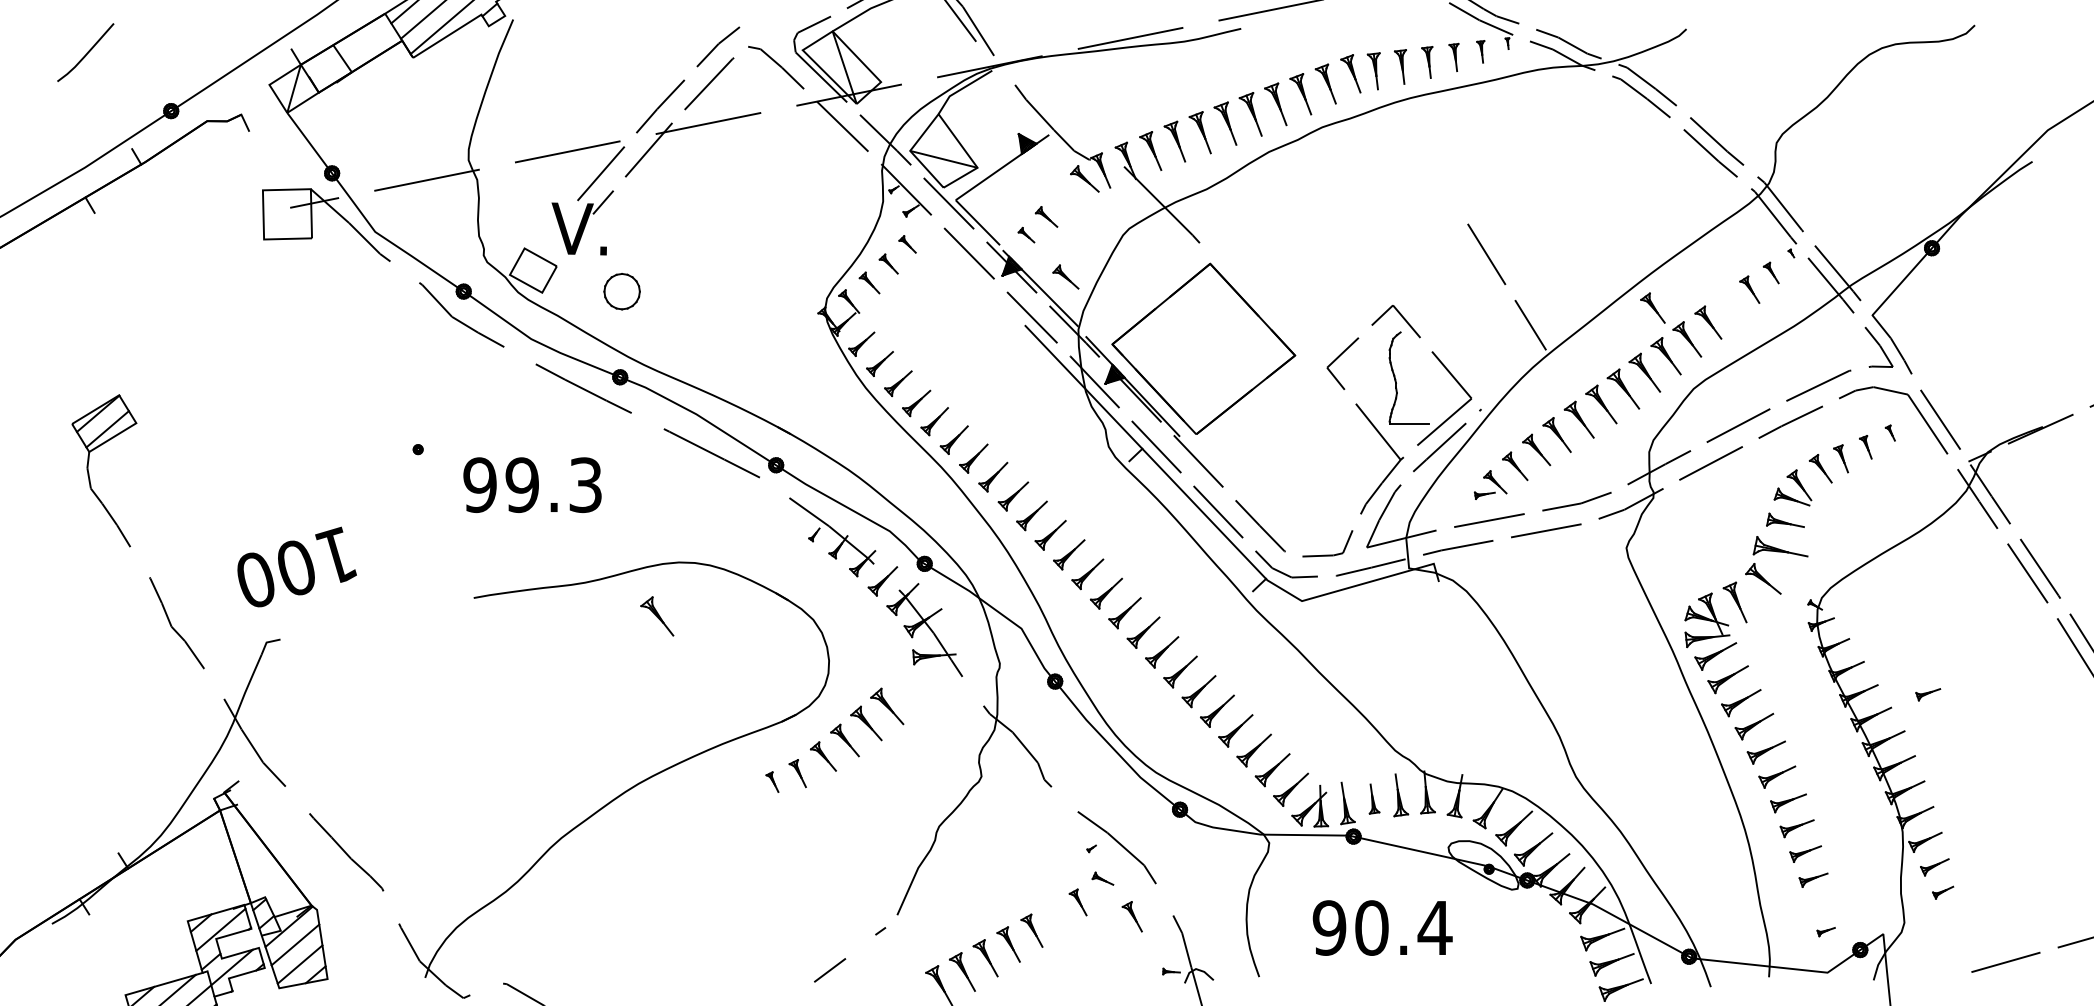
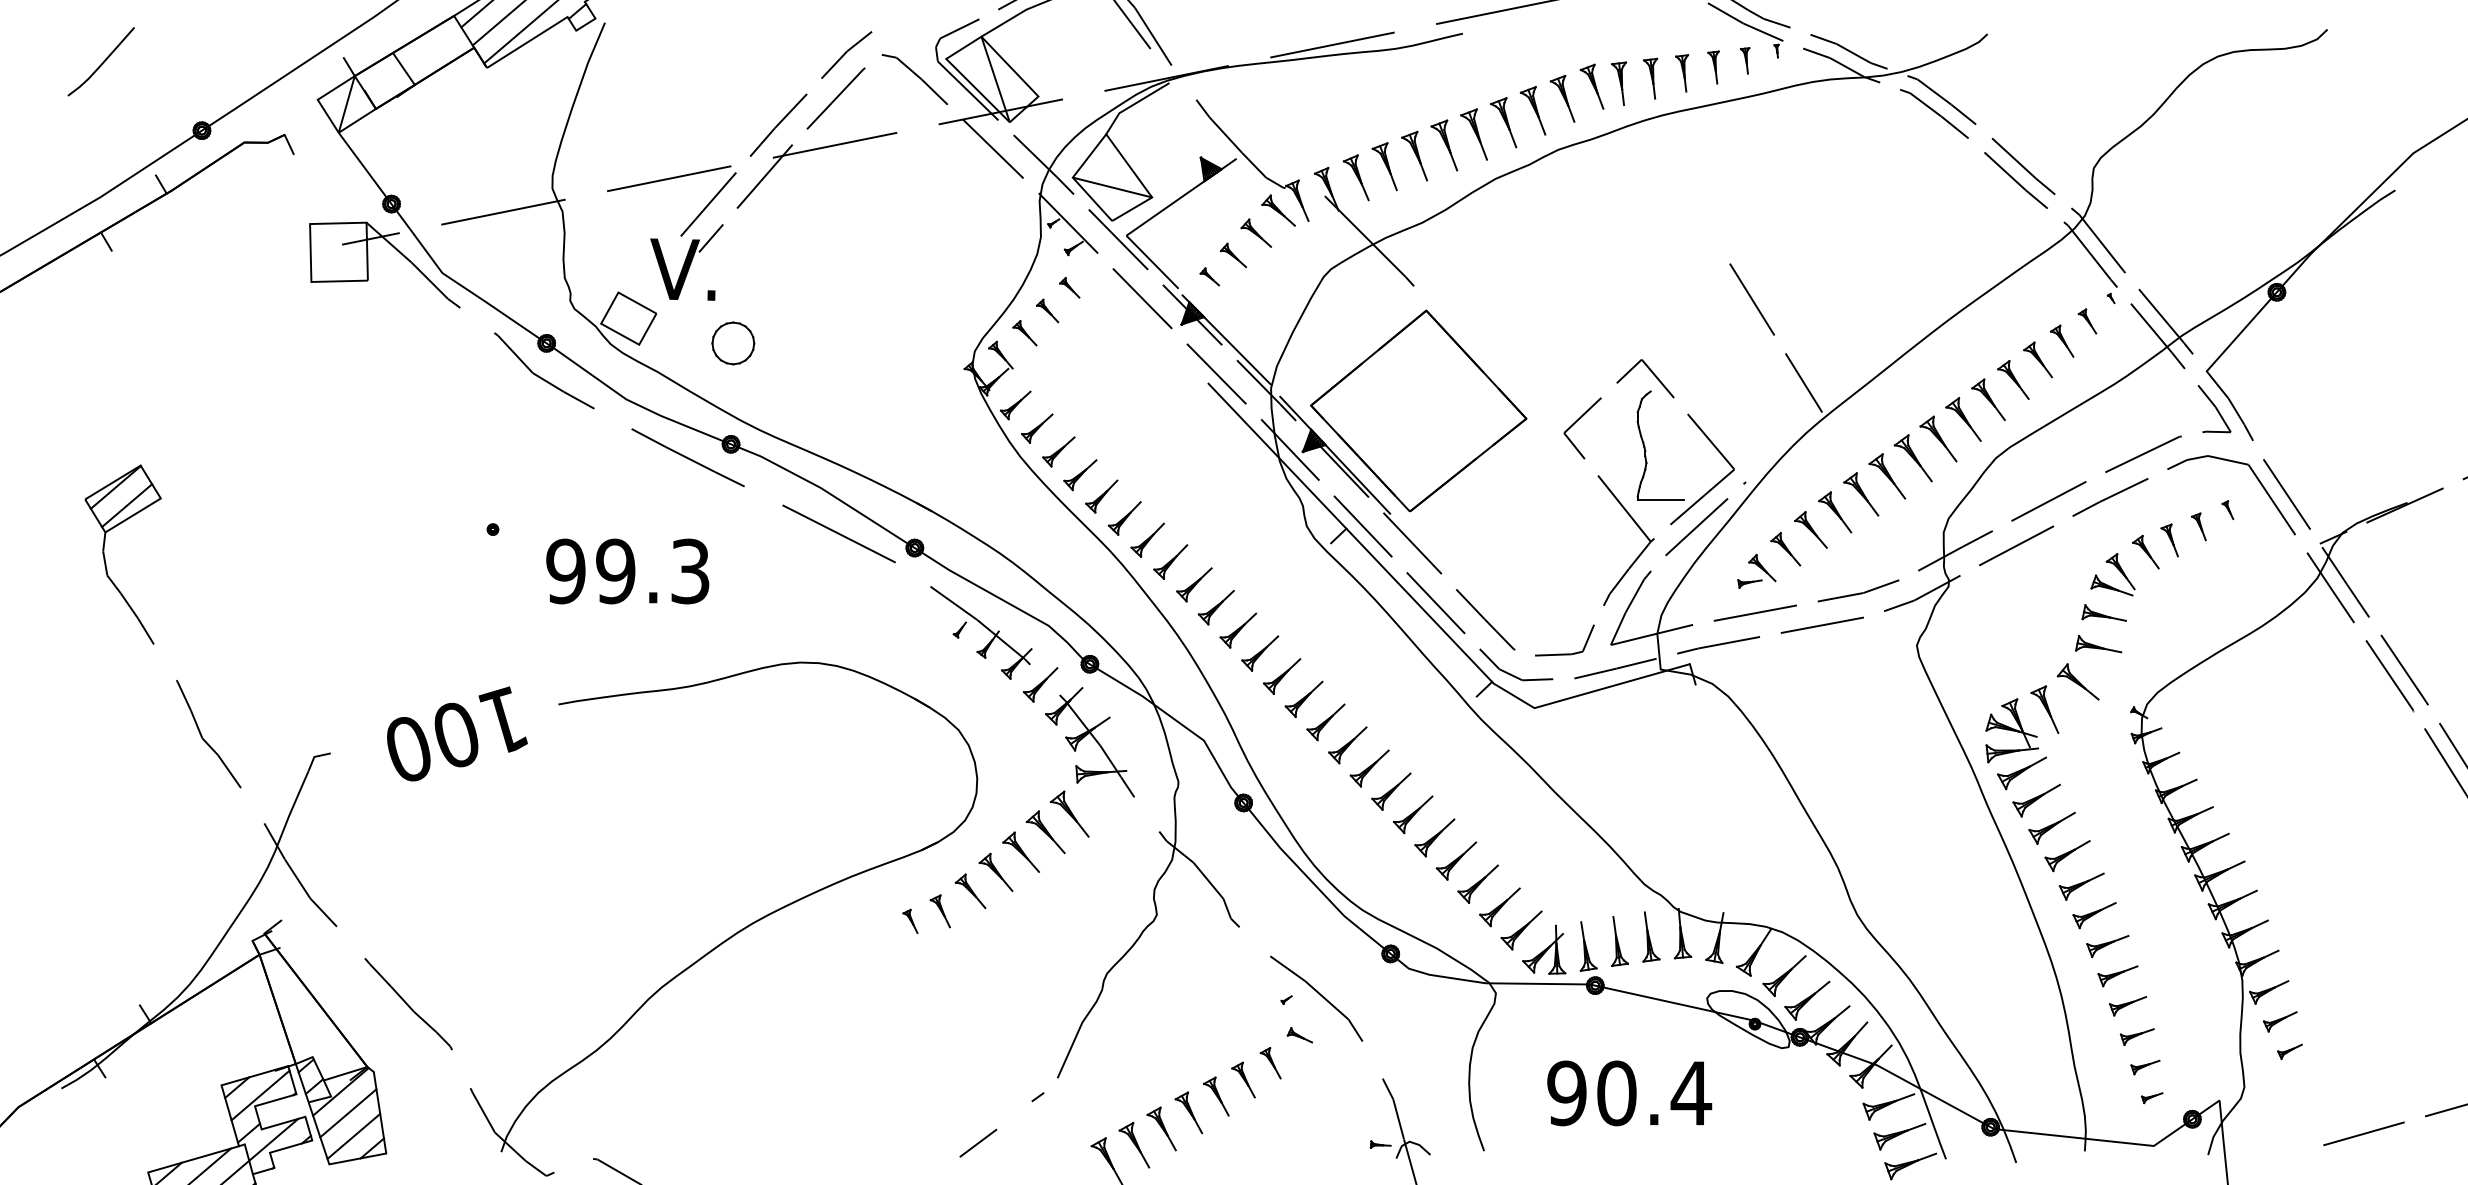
part: (1066, 276) -> (1256, 232), moved
part: (1652, 307) -> (2037, 359), moved
part: (1780, 547) -> (2098, 644), size x0.71
text: (297, 566) -> (457, 733), moved
part: (657, 615) -> (1069, 813), moved
part: (1928, 694) -> (2145, 1067), moved
part: (1374, 799) -> (1619, 941), size x1.43
part: (1132, 916) -> (1243, 1079), moved

